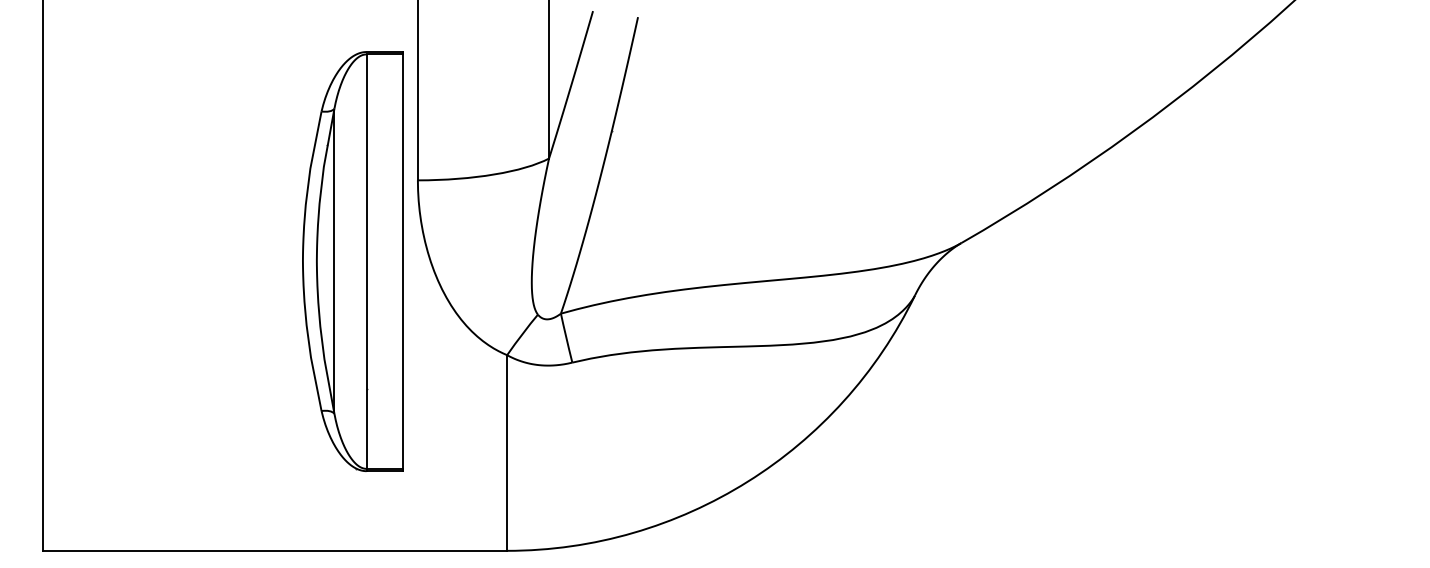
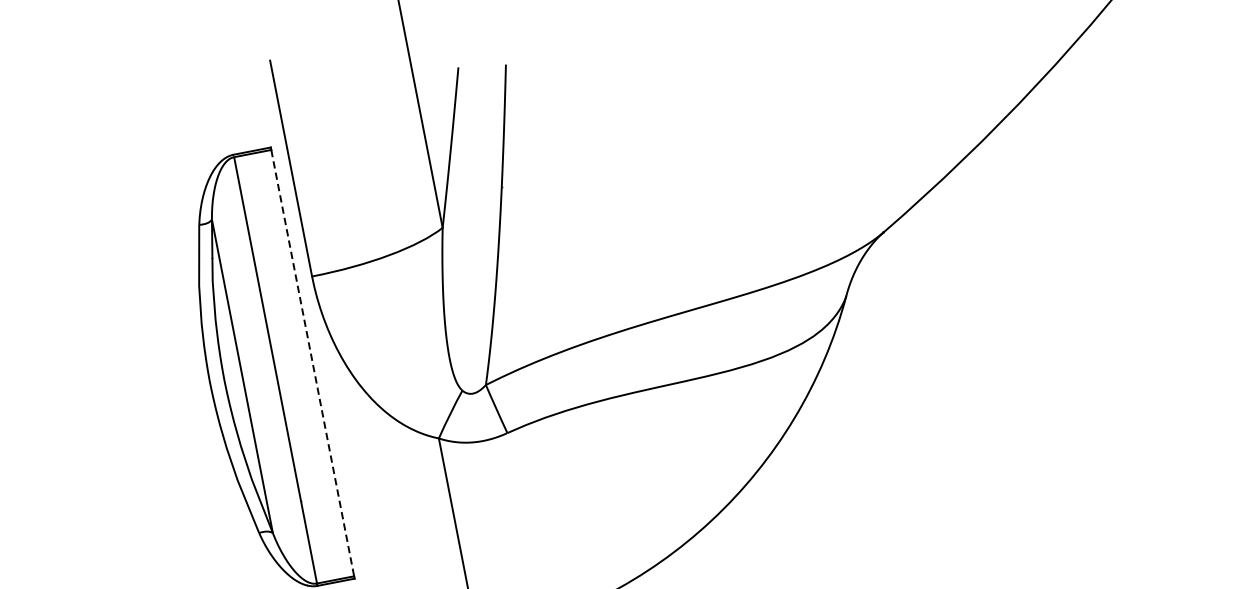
line: (402, 262) -> (312, 364), solid -> dashed

